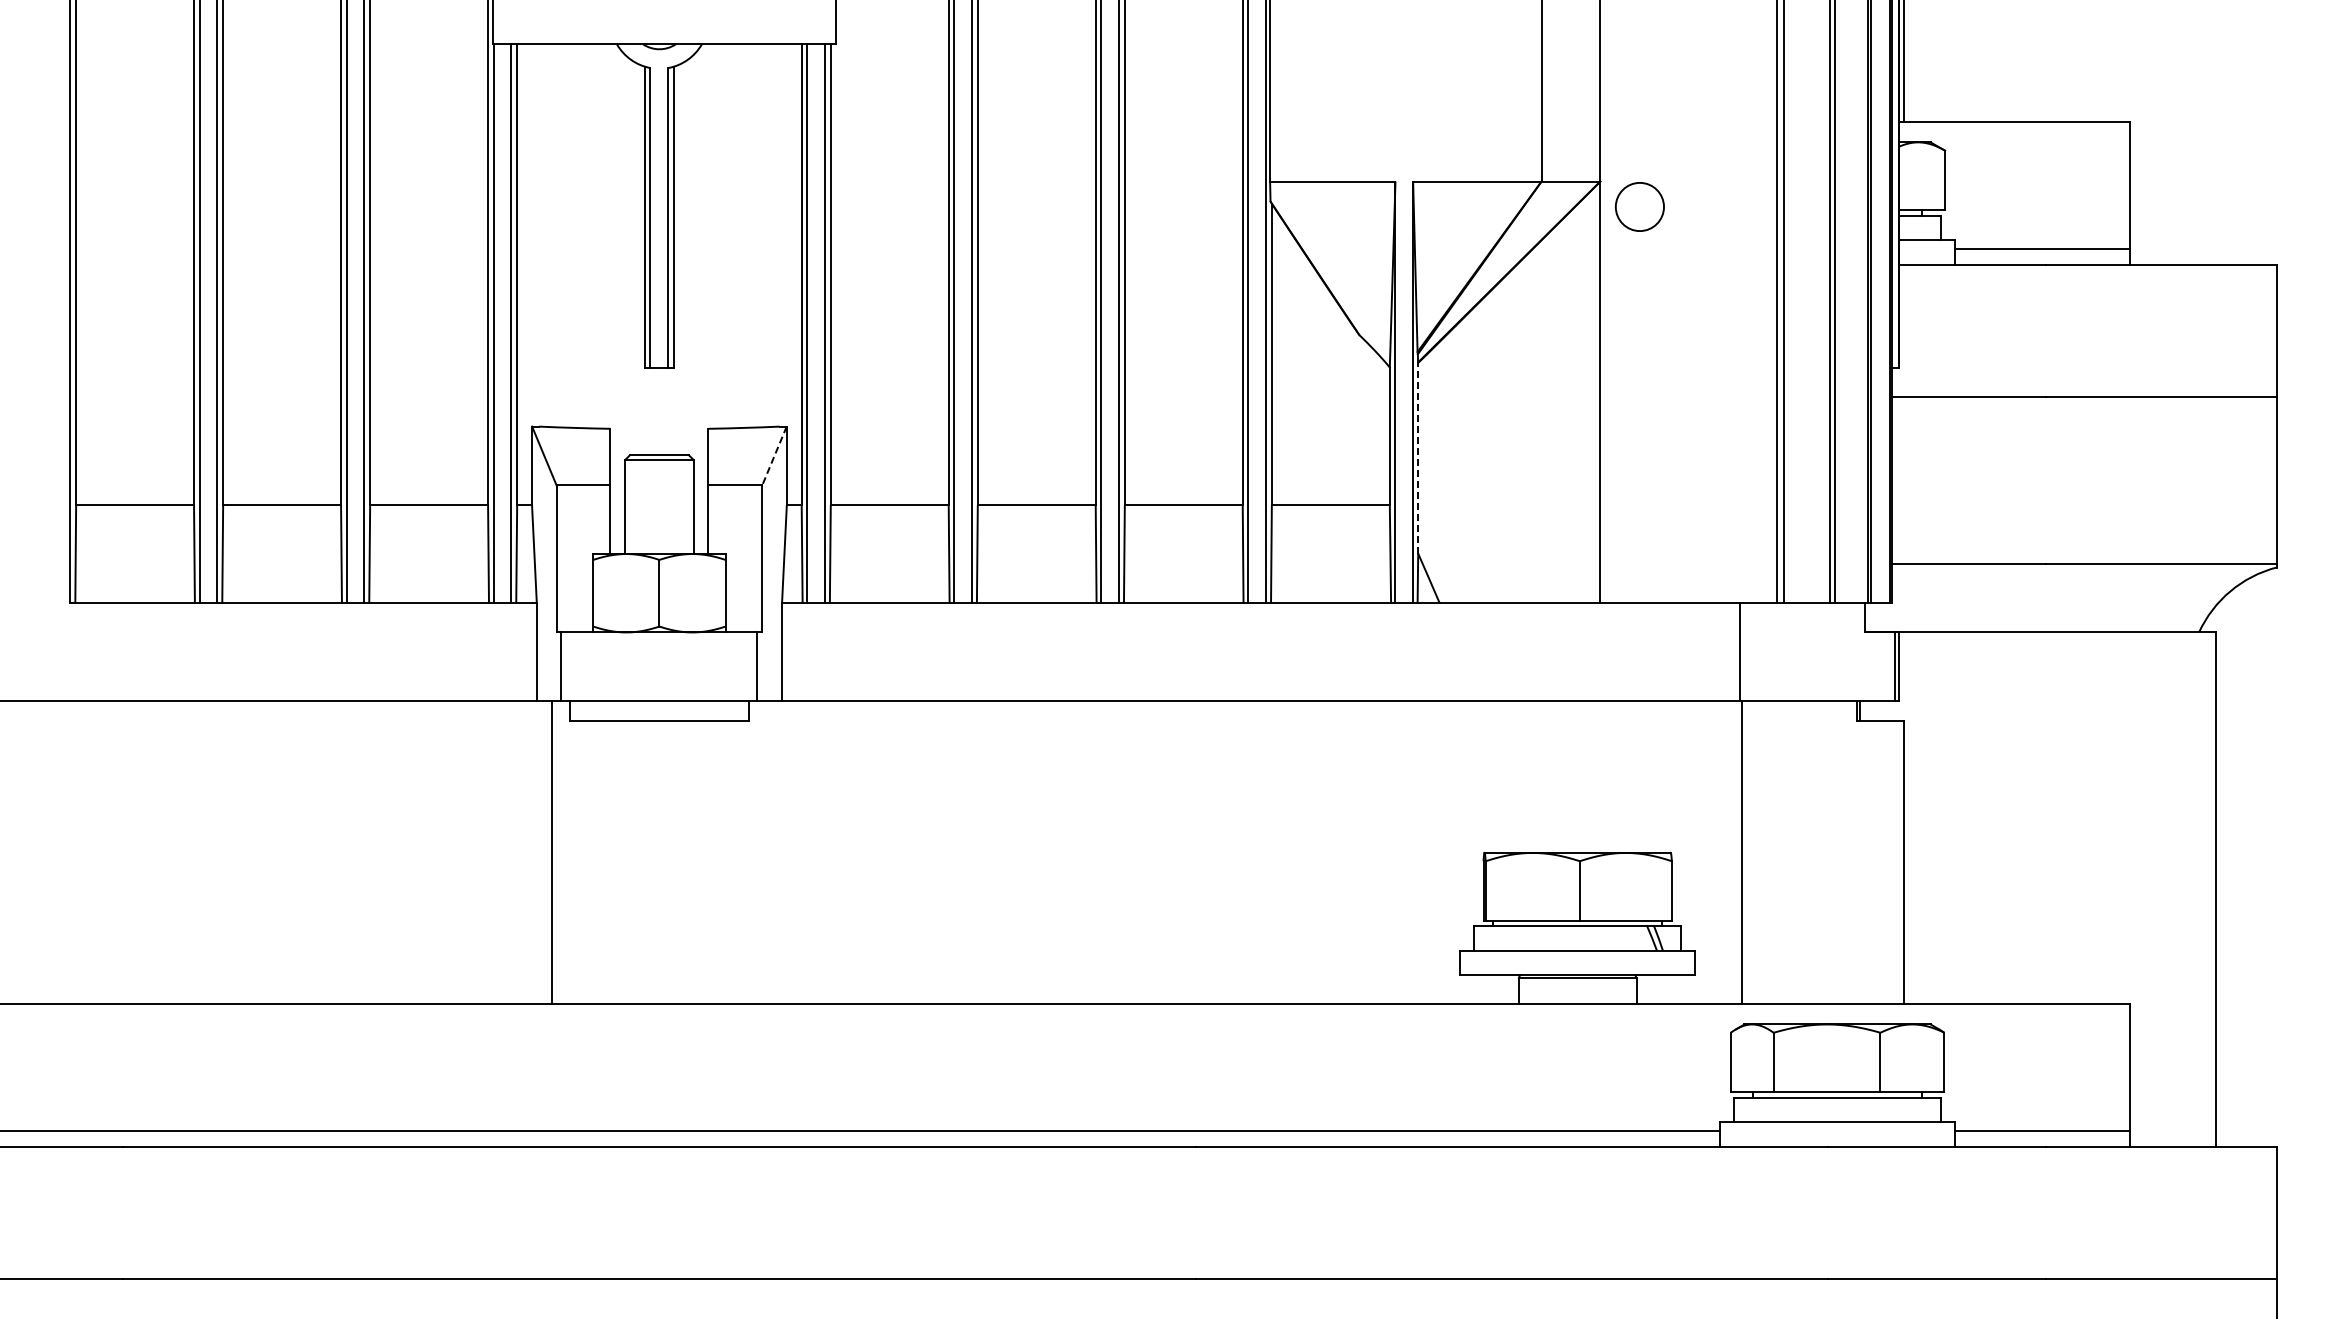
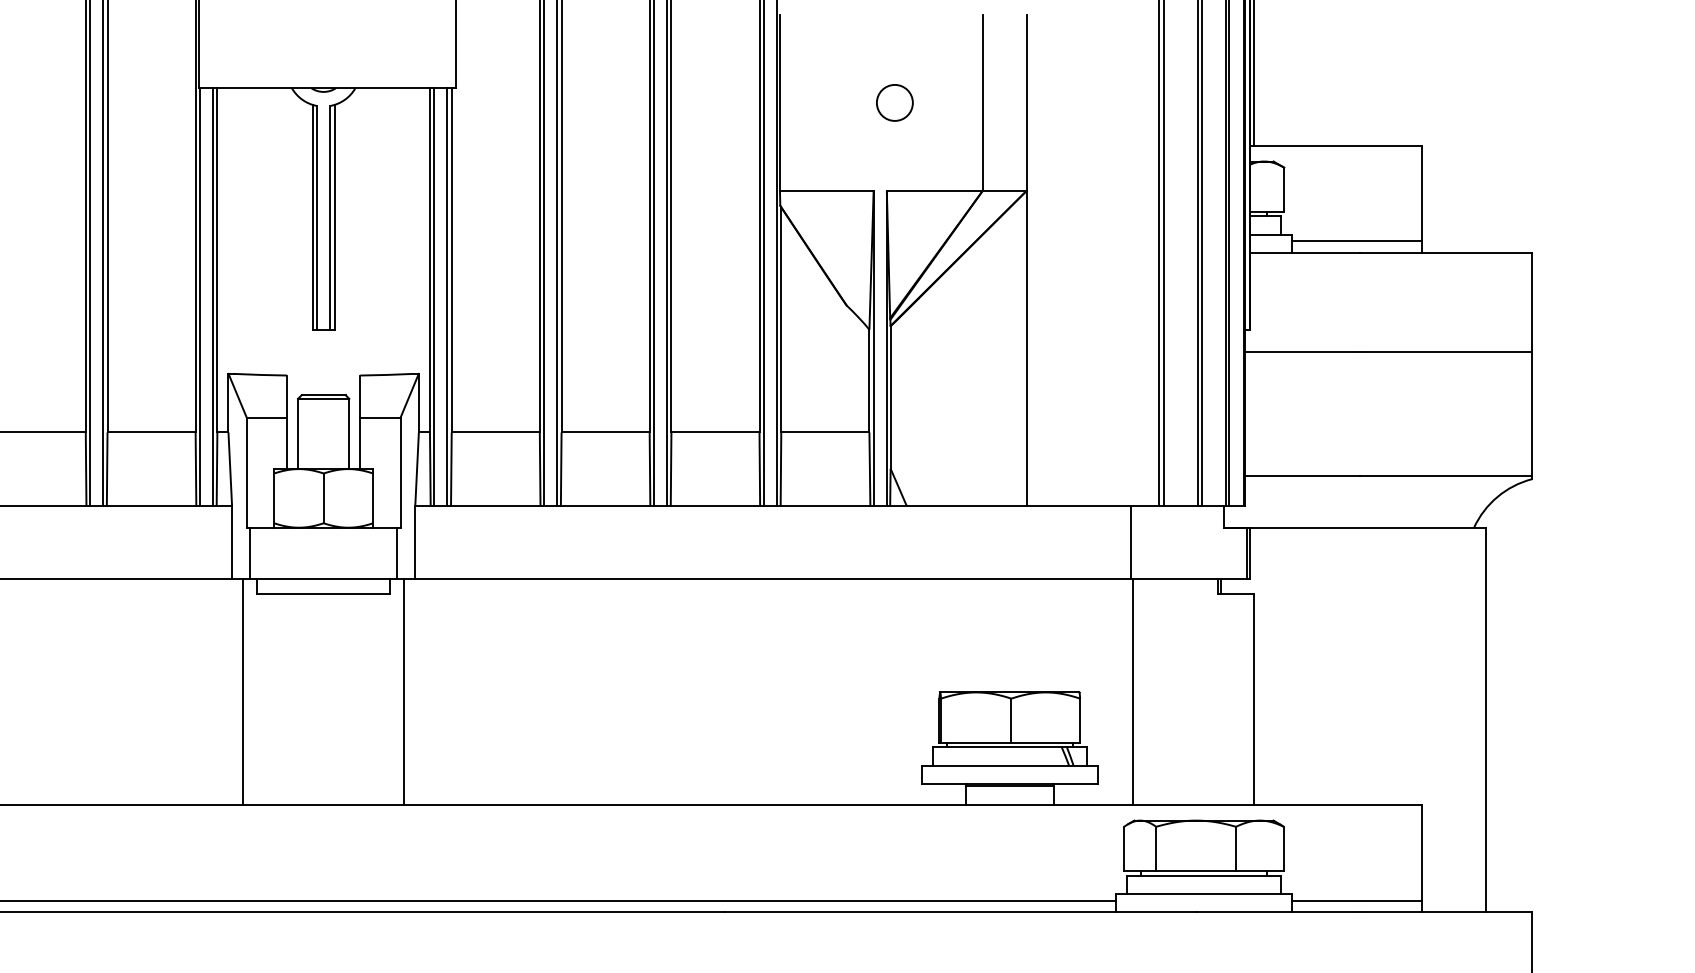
circle: (1639, 206) -> (894, 102), moved
line: (774, 456) -> (409, 396), dashed -> solid
line: (1418, 457) -> (890, 396), dashed -> solid
line: (767, 852) -> (404, 692), added

